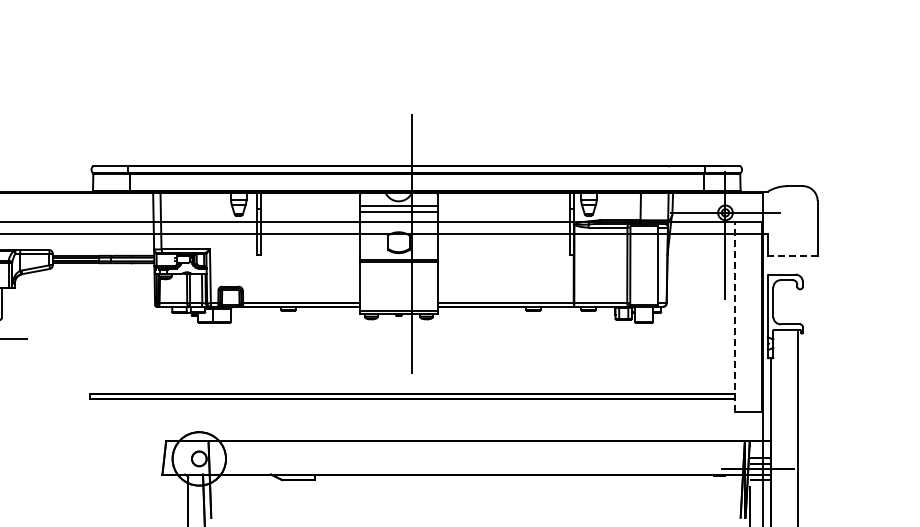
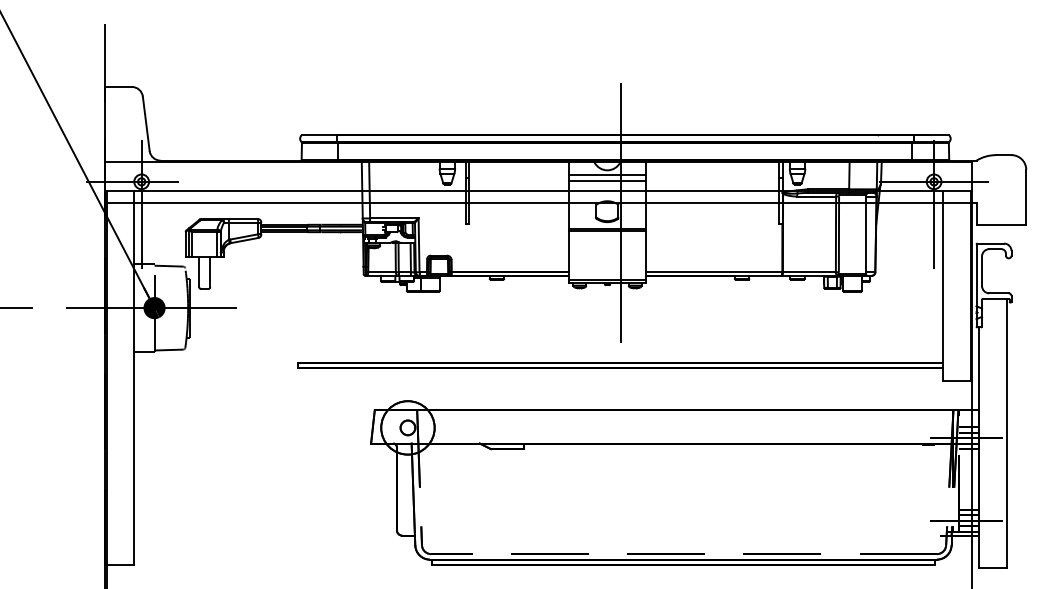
line: (792, 256) -> (1001, 225), dashed -> solid
line: (734, 316) -> (943, 285), dashed -> solid

